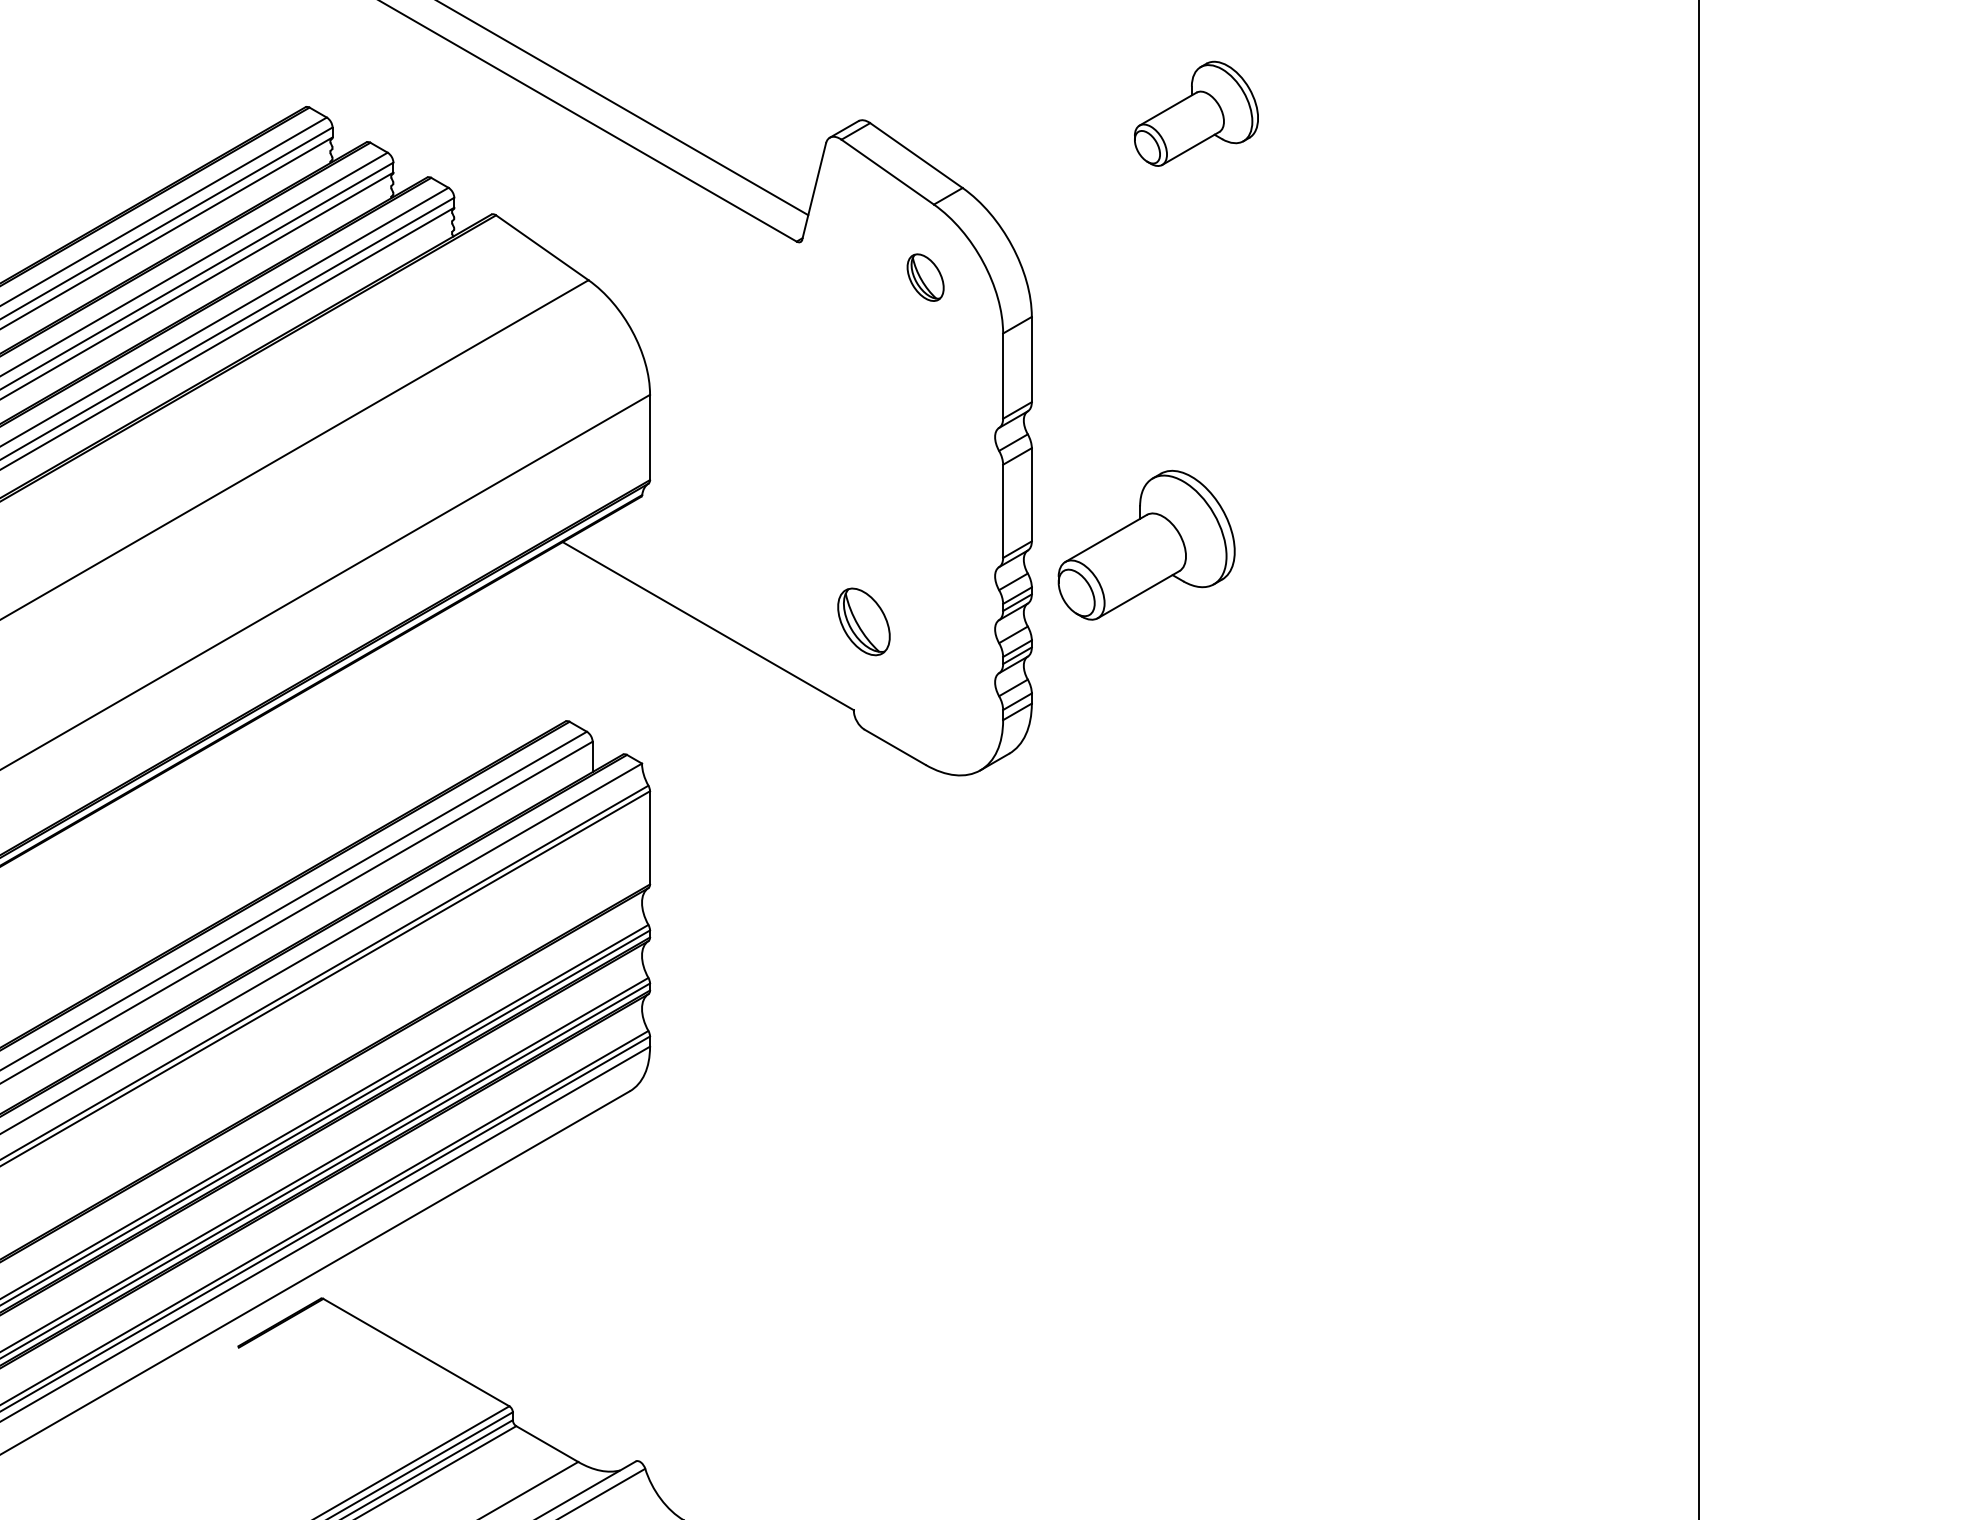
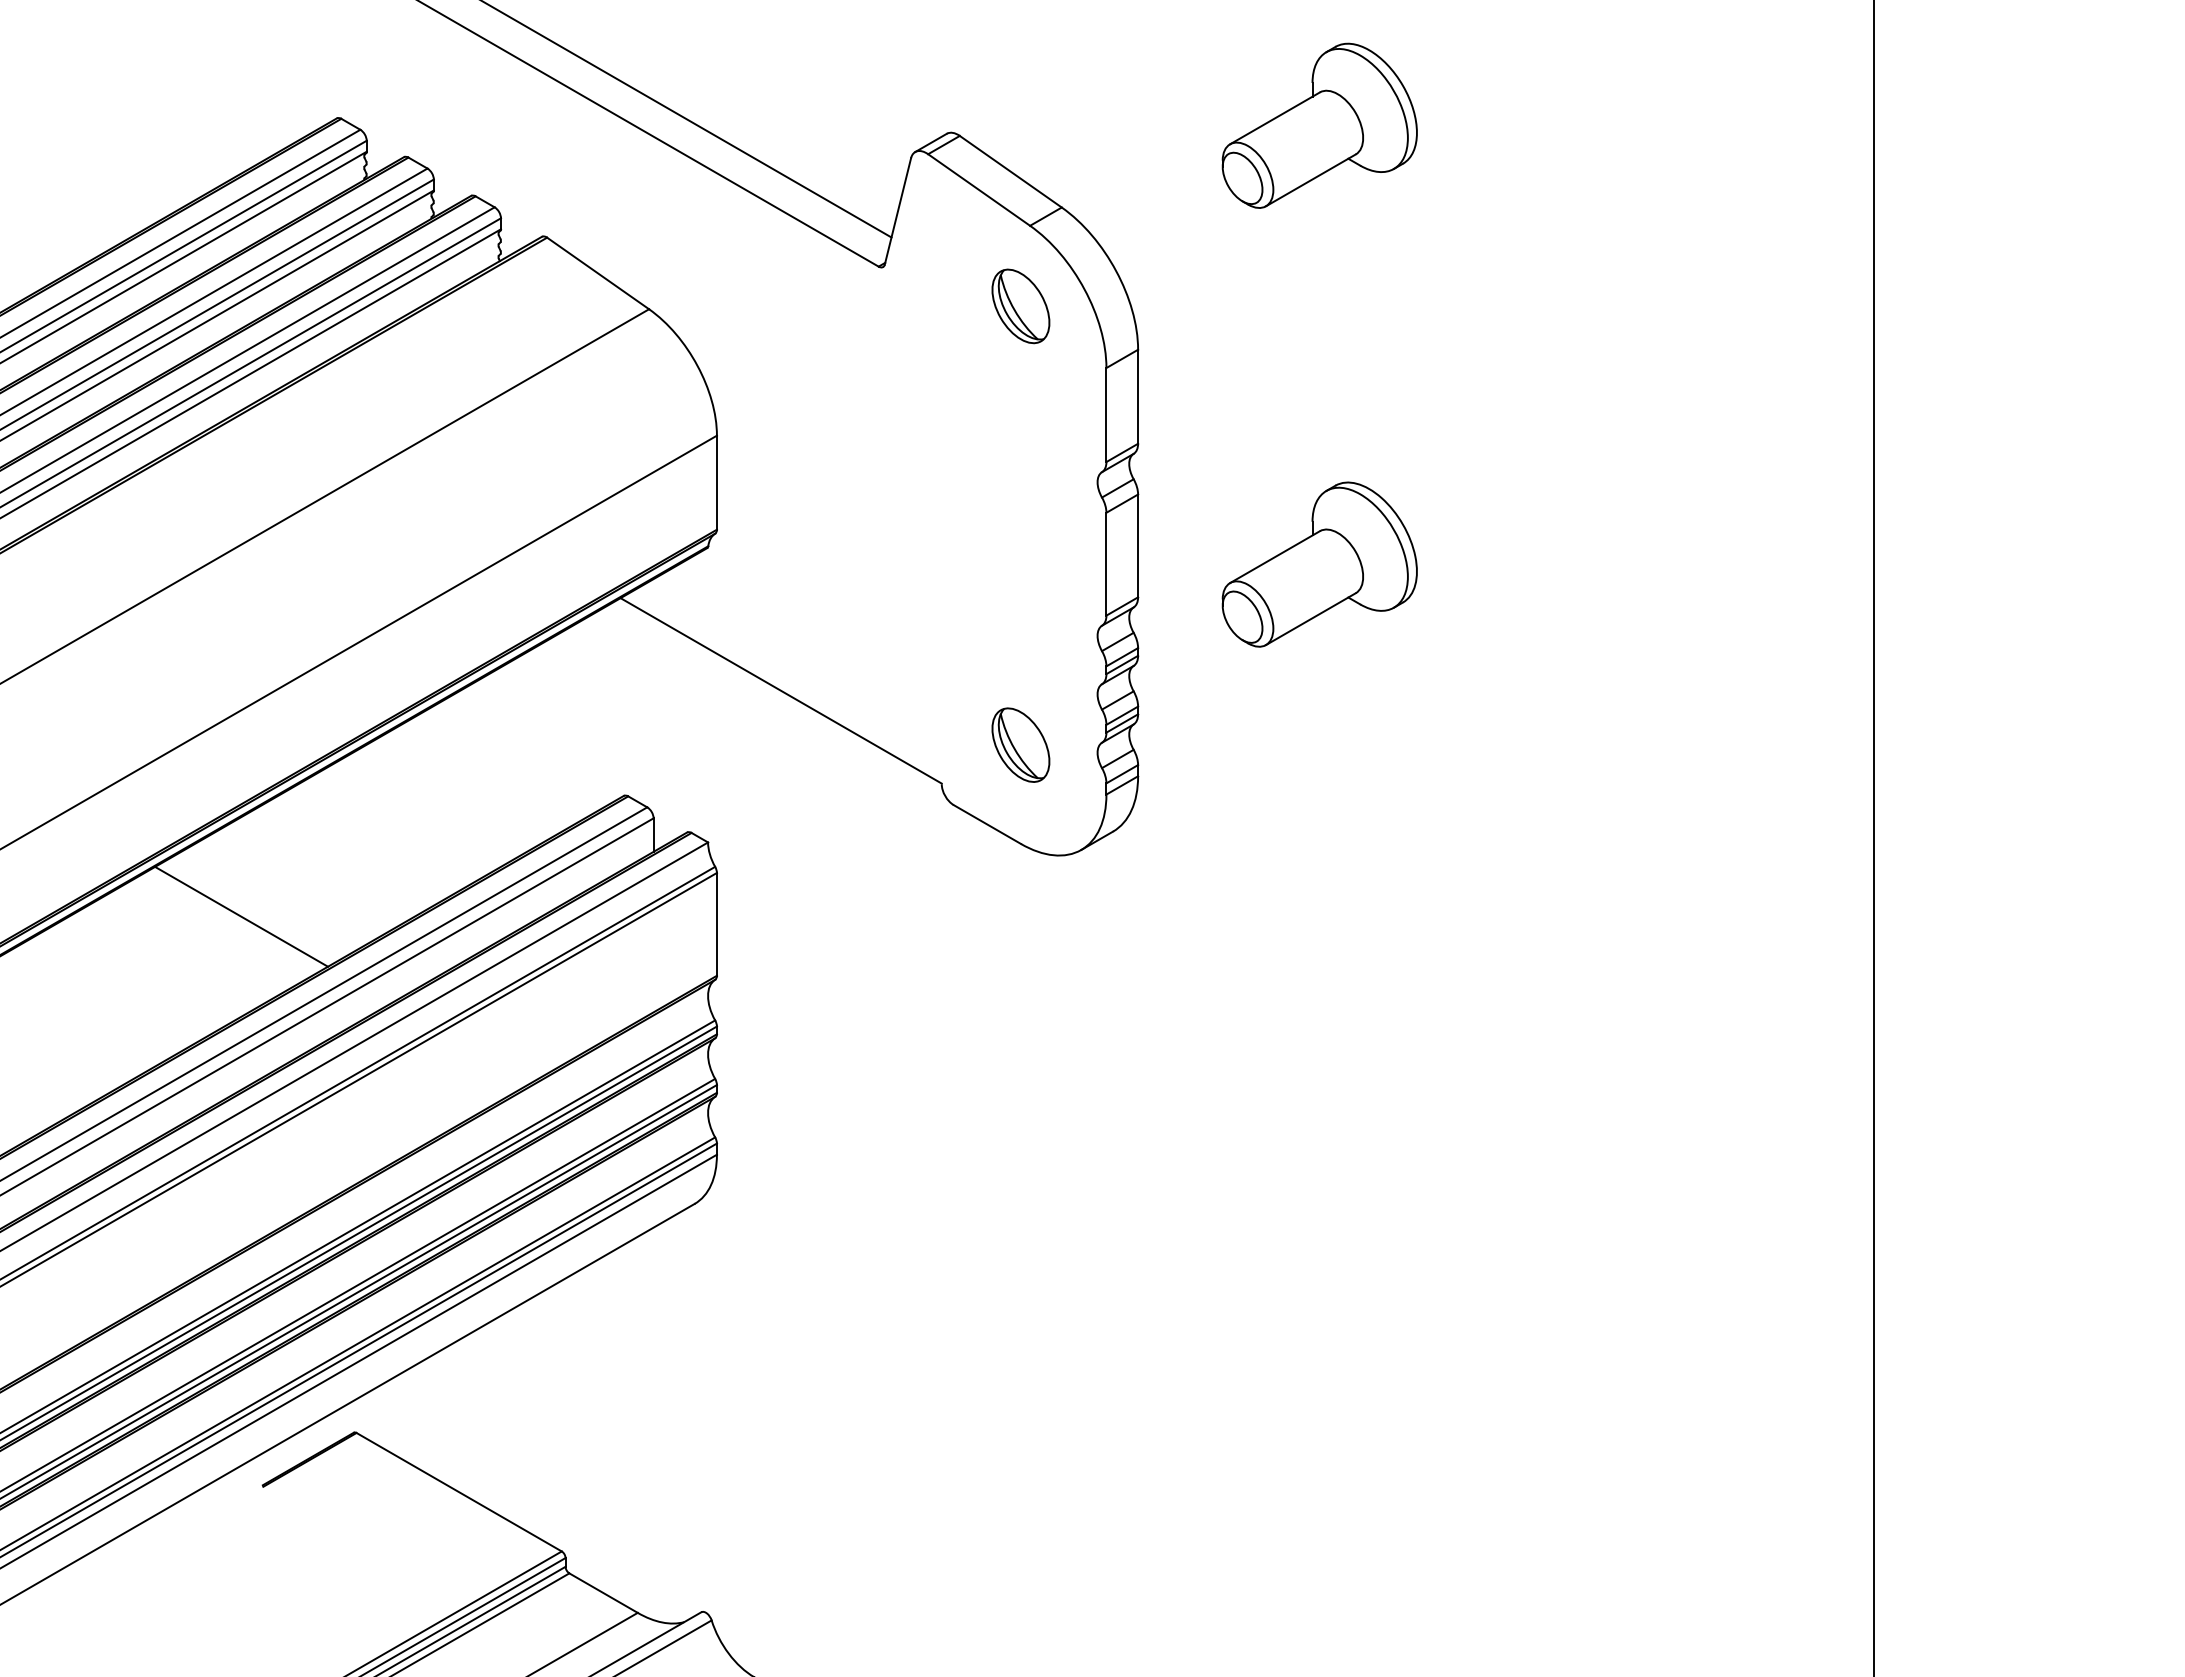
part: (1196, 113) -> (1319, 125), size x1.43
part: (925, 277) -> (1020, 306), size x1.43
part: (1146, 545) -> (1319, 564), moved
part: (863, 621) -> (1020, 744), moved
line: (219, 830) -> (241, 916), added

